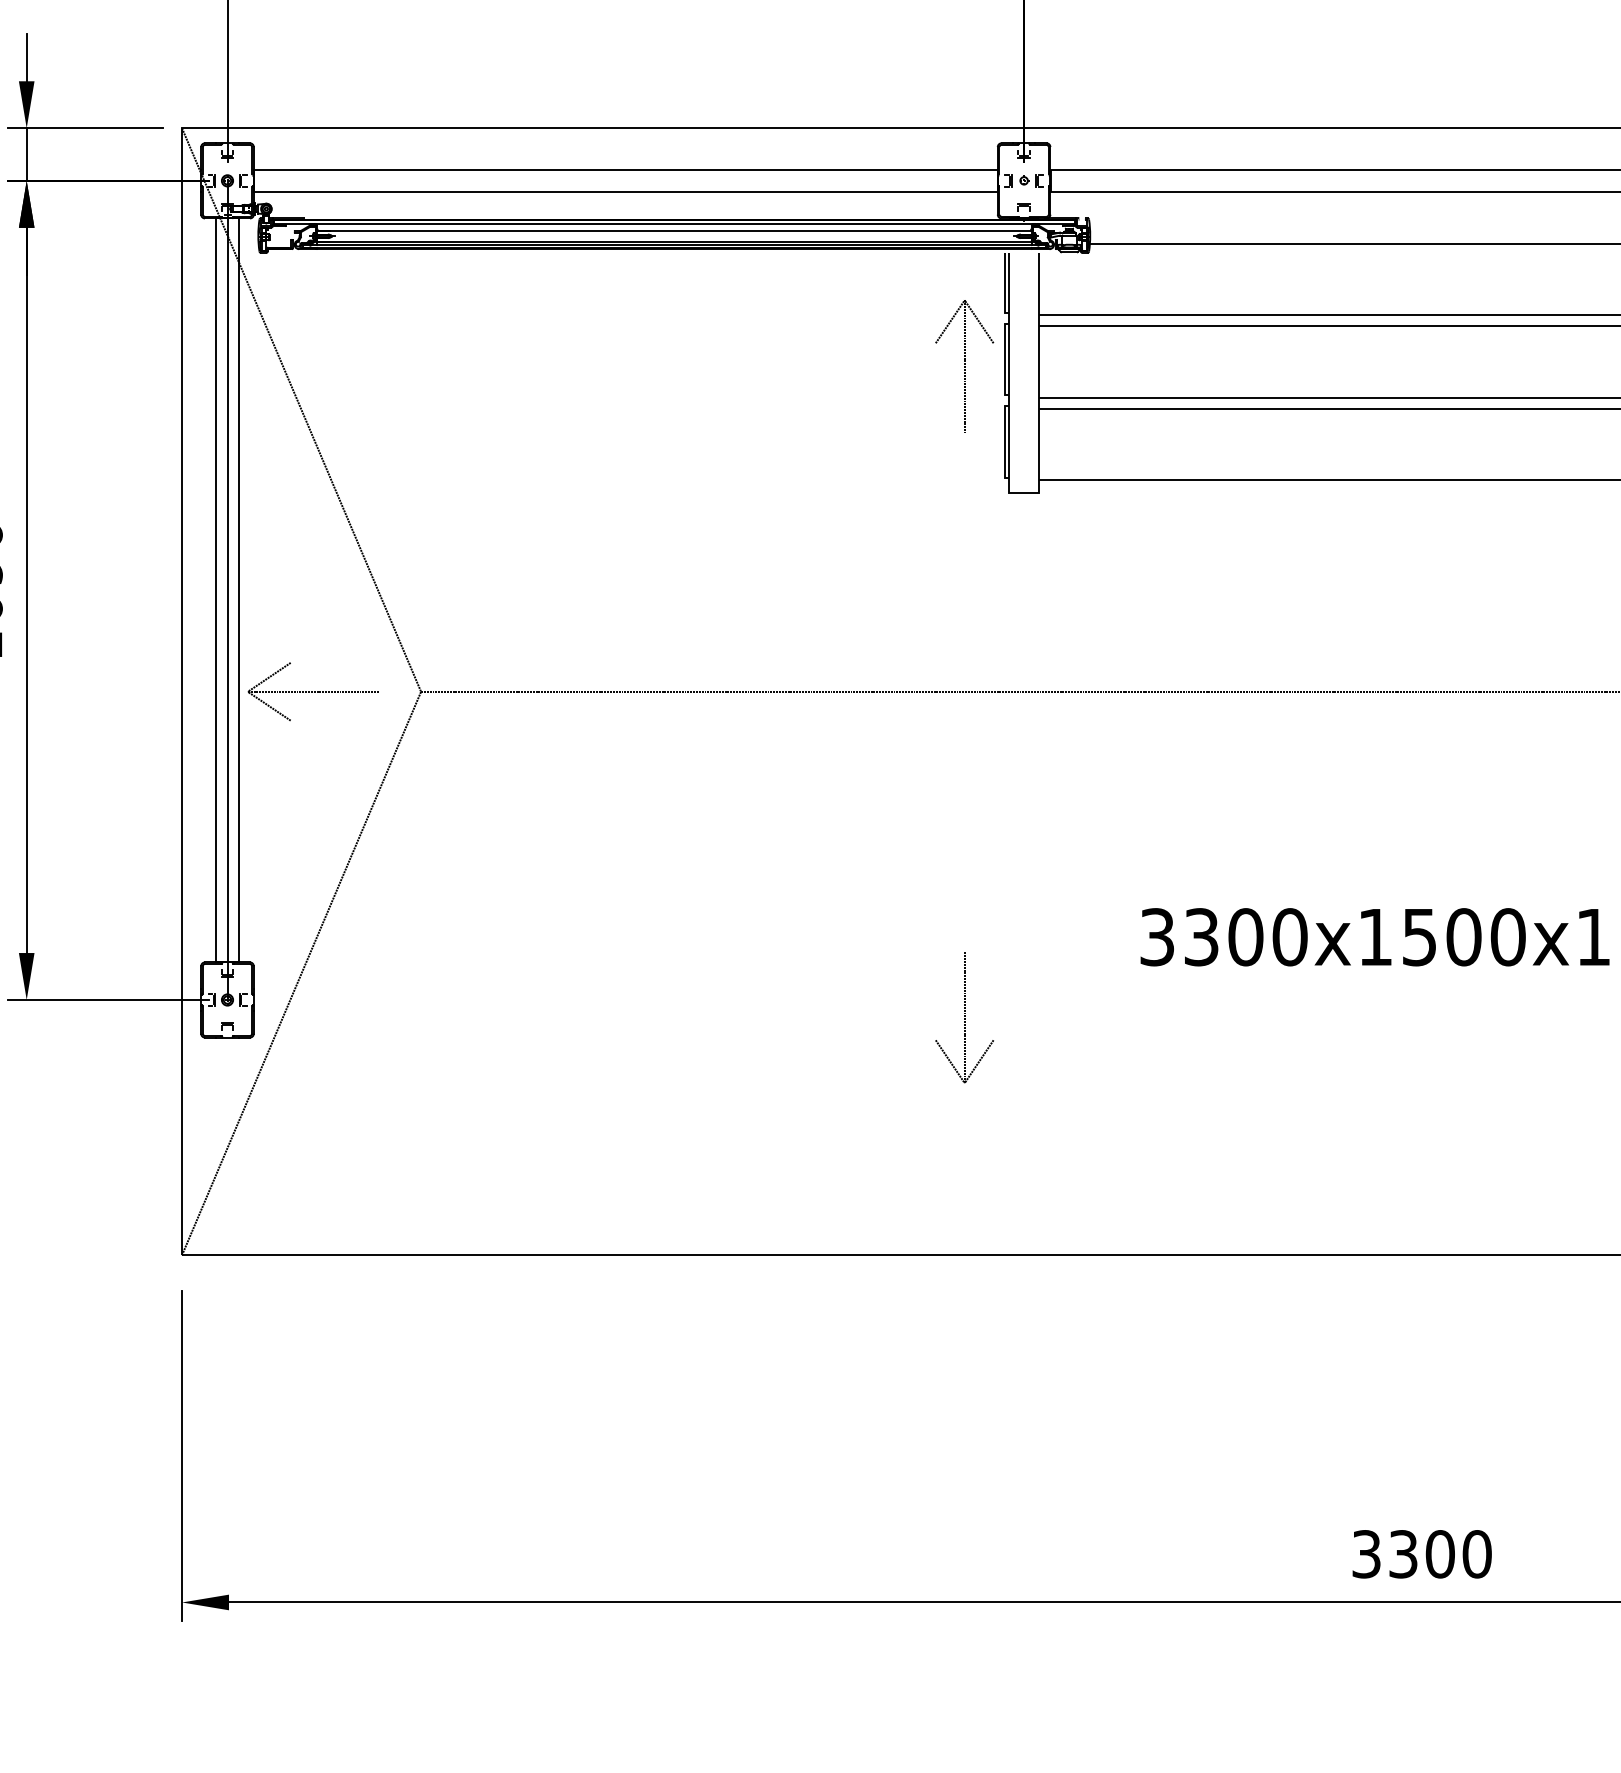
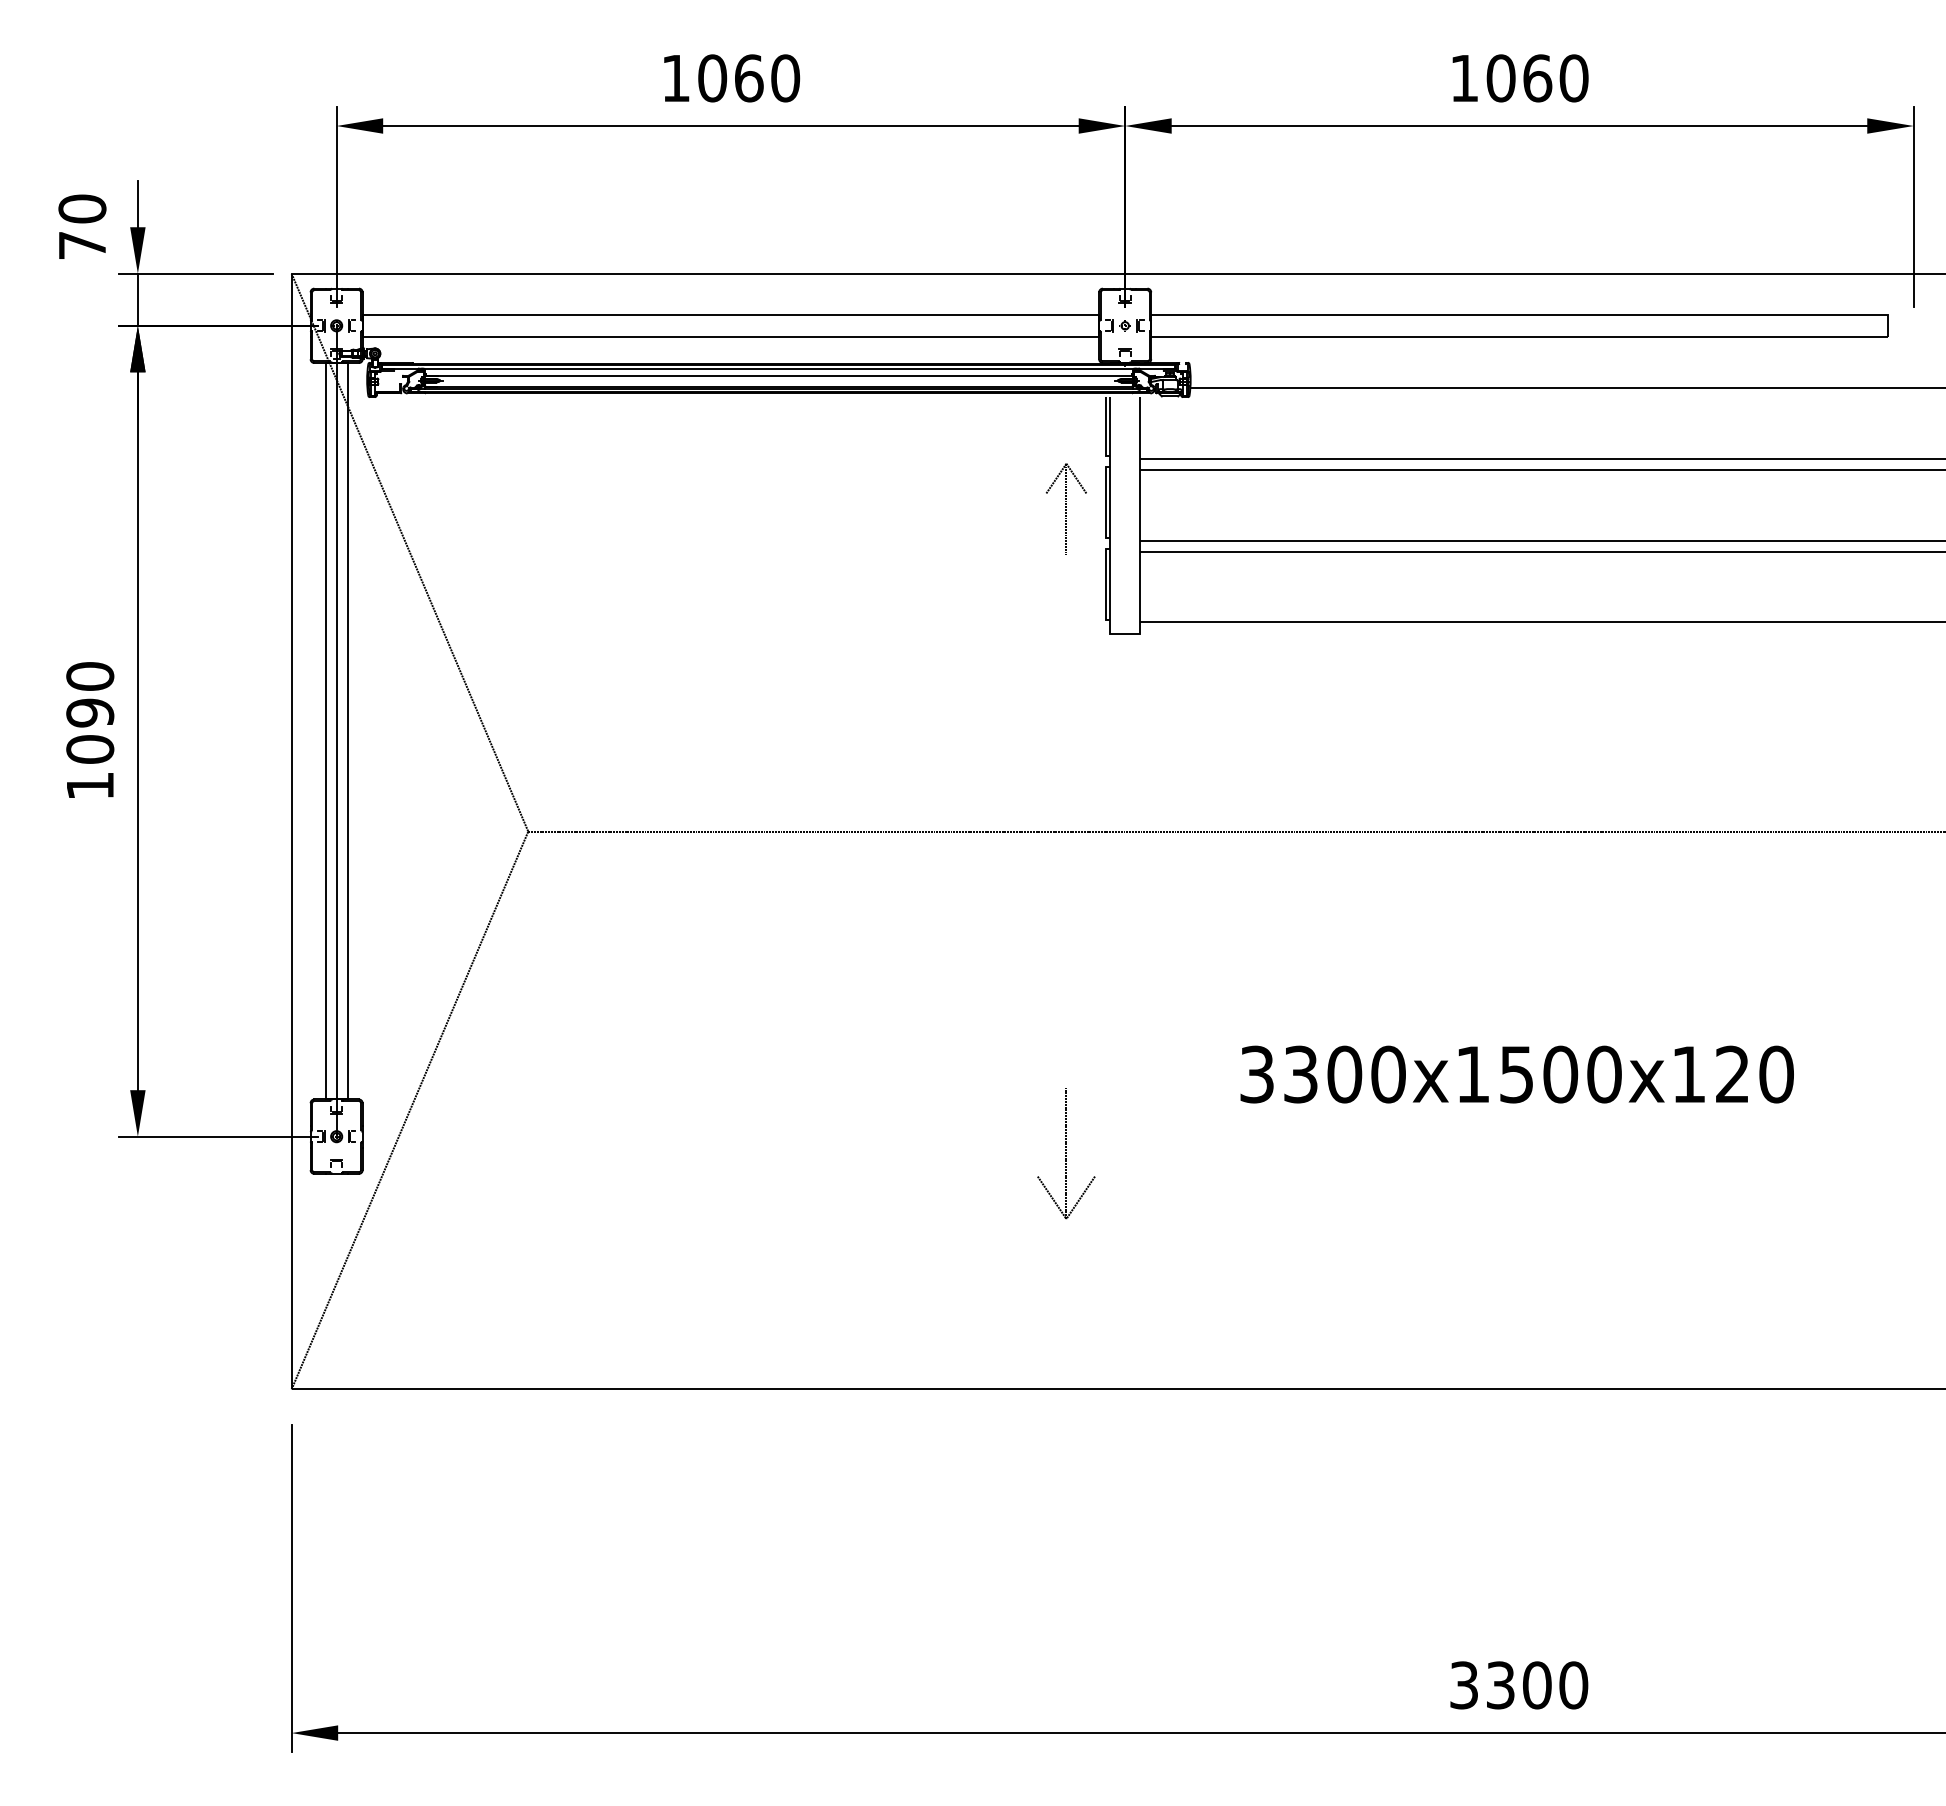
part: (964, 366) -> (1066, 509), size x0.7
part: (313, 691) -> (421, 831), removed

